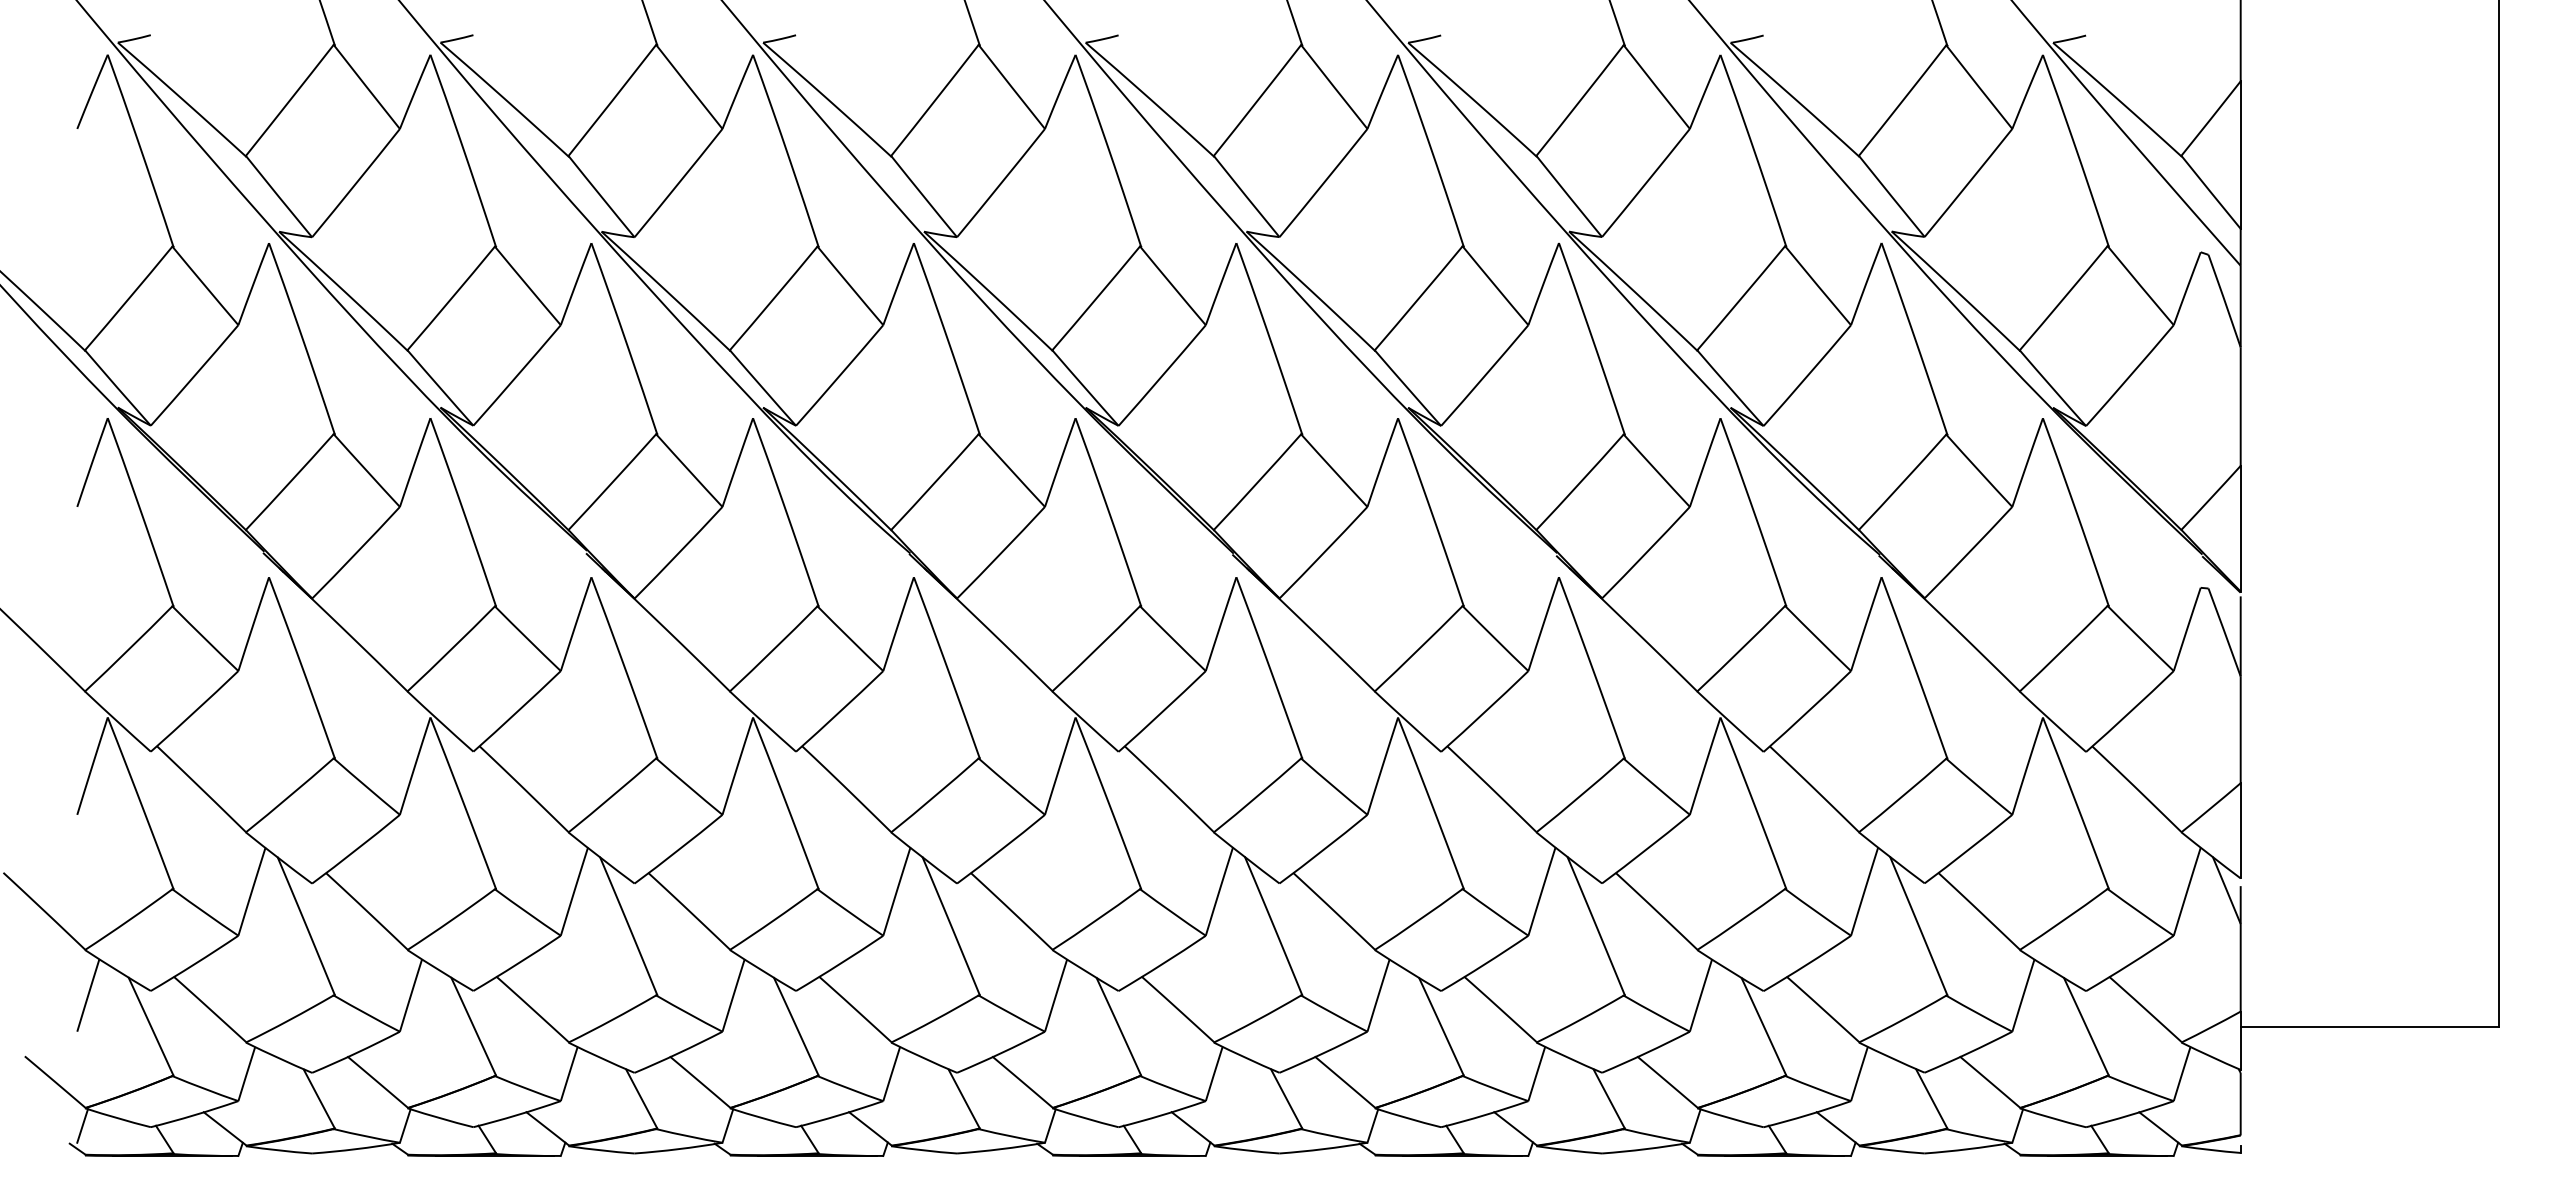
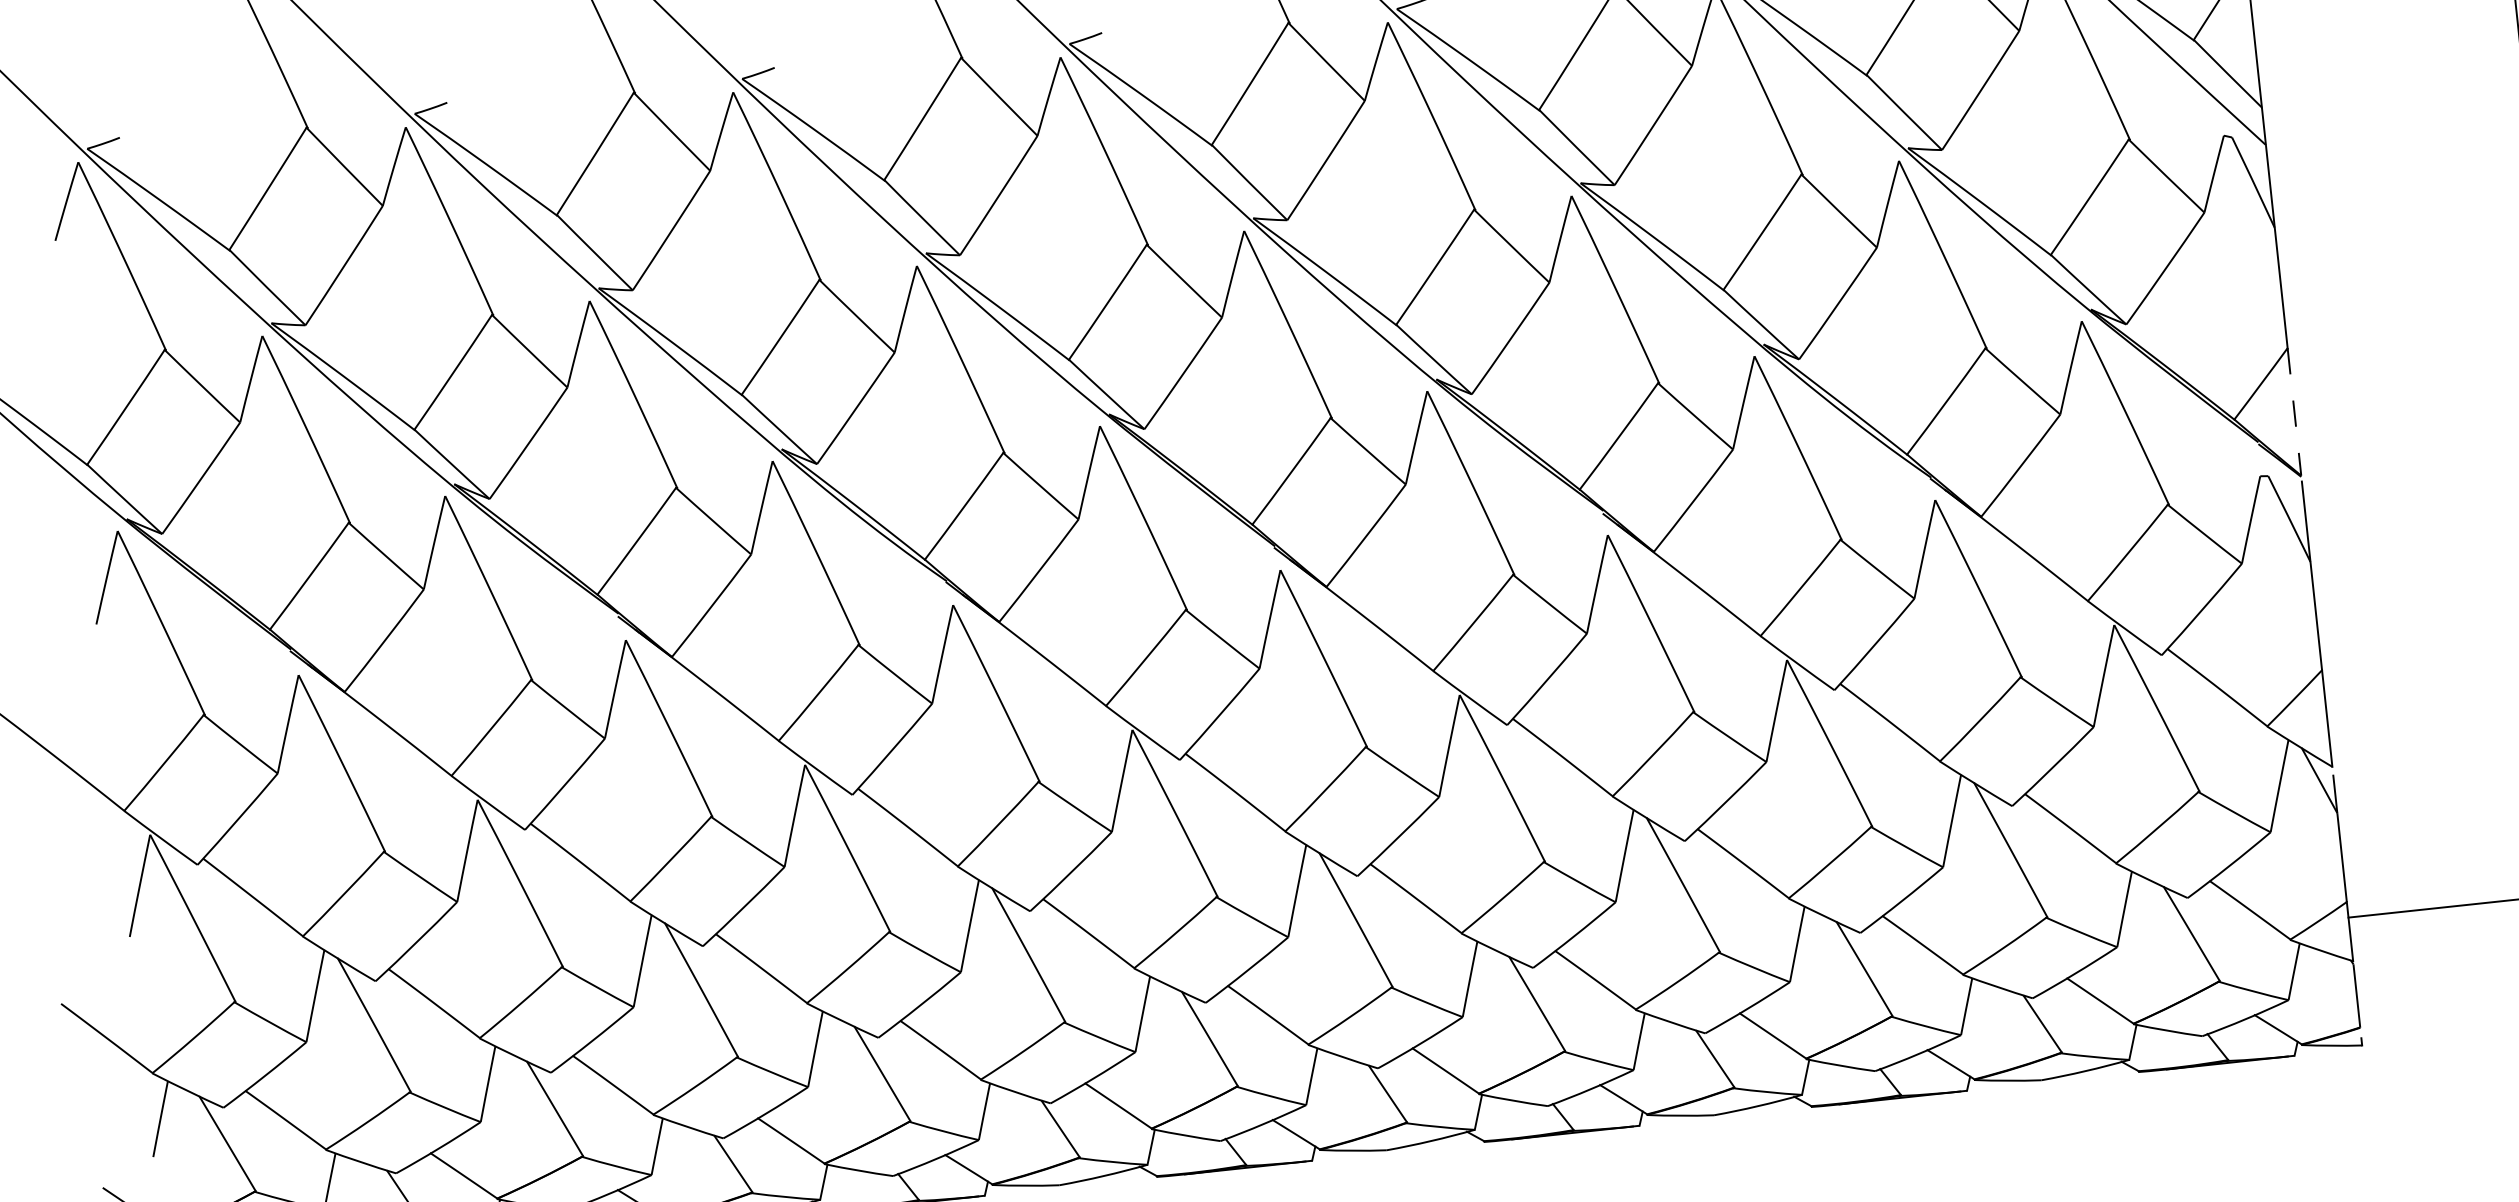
line: (2240, 528) -> (2294, 411), solid -> dashed

